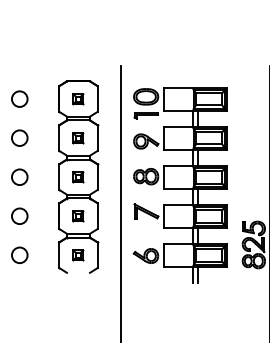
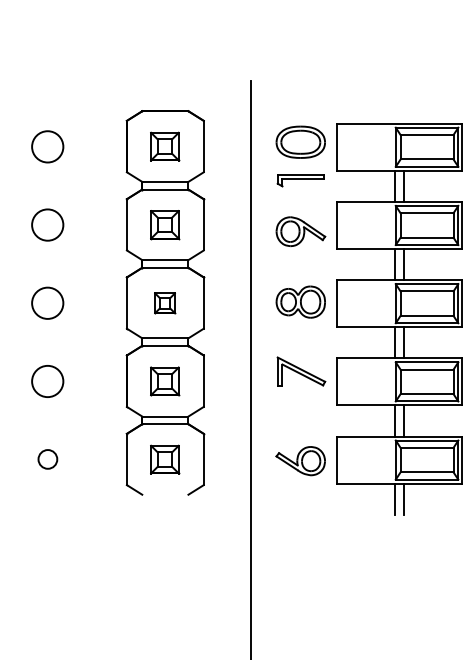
part: (78, 99) -> (165, 147), size x1.4
part: (78, 138) -> (165, 225), size x1.4
part: (78, 216) -> (165, 381), size x1.4
circle: (19, 254) -> (47, 458), size x0.6
part: (78, 255) -> (165, 460), size x1.4

